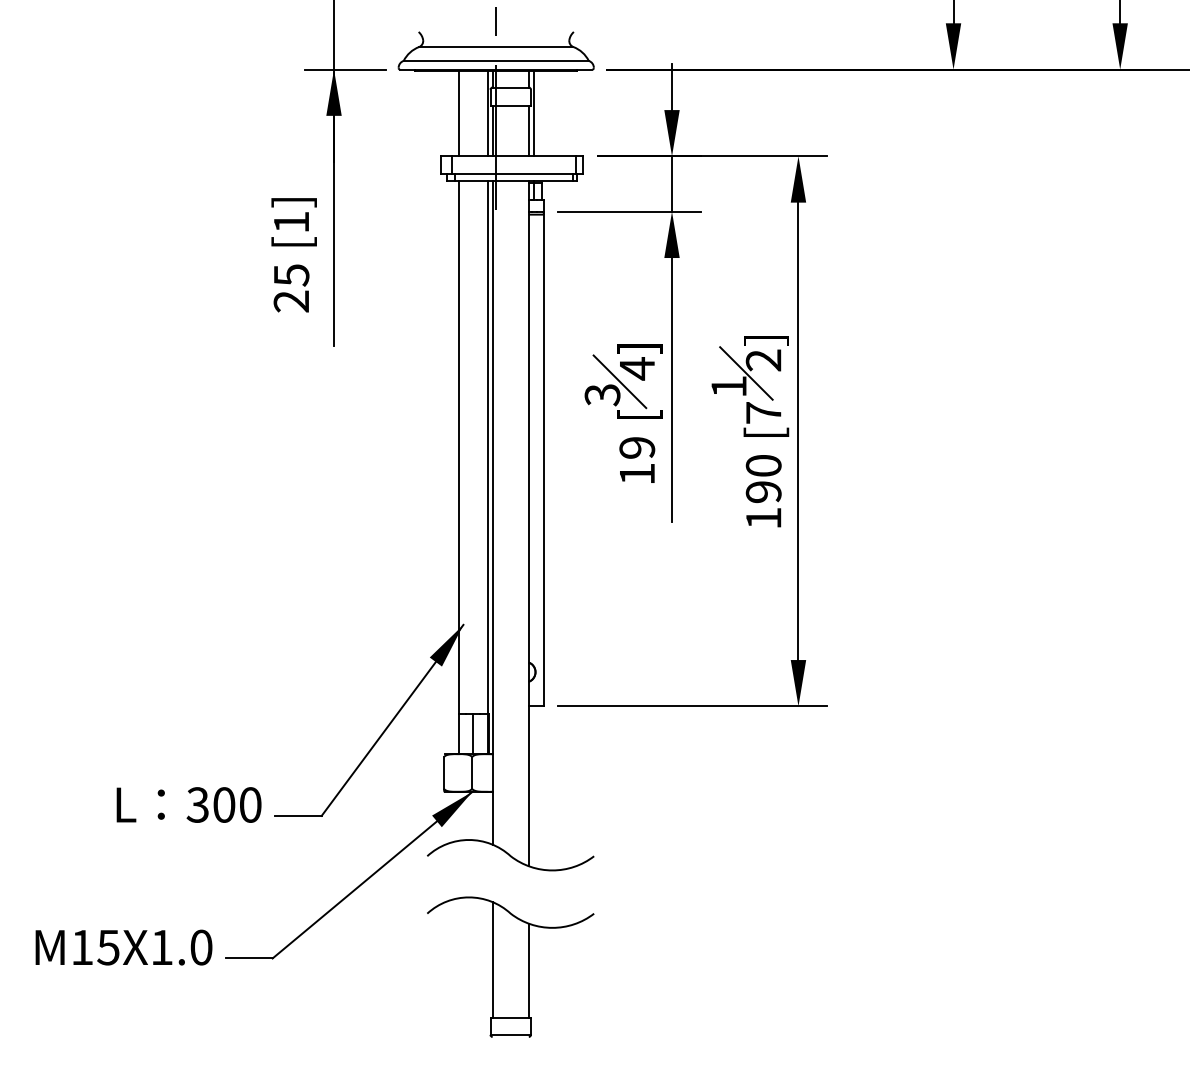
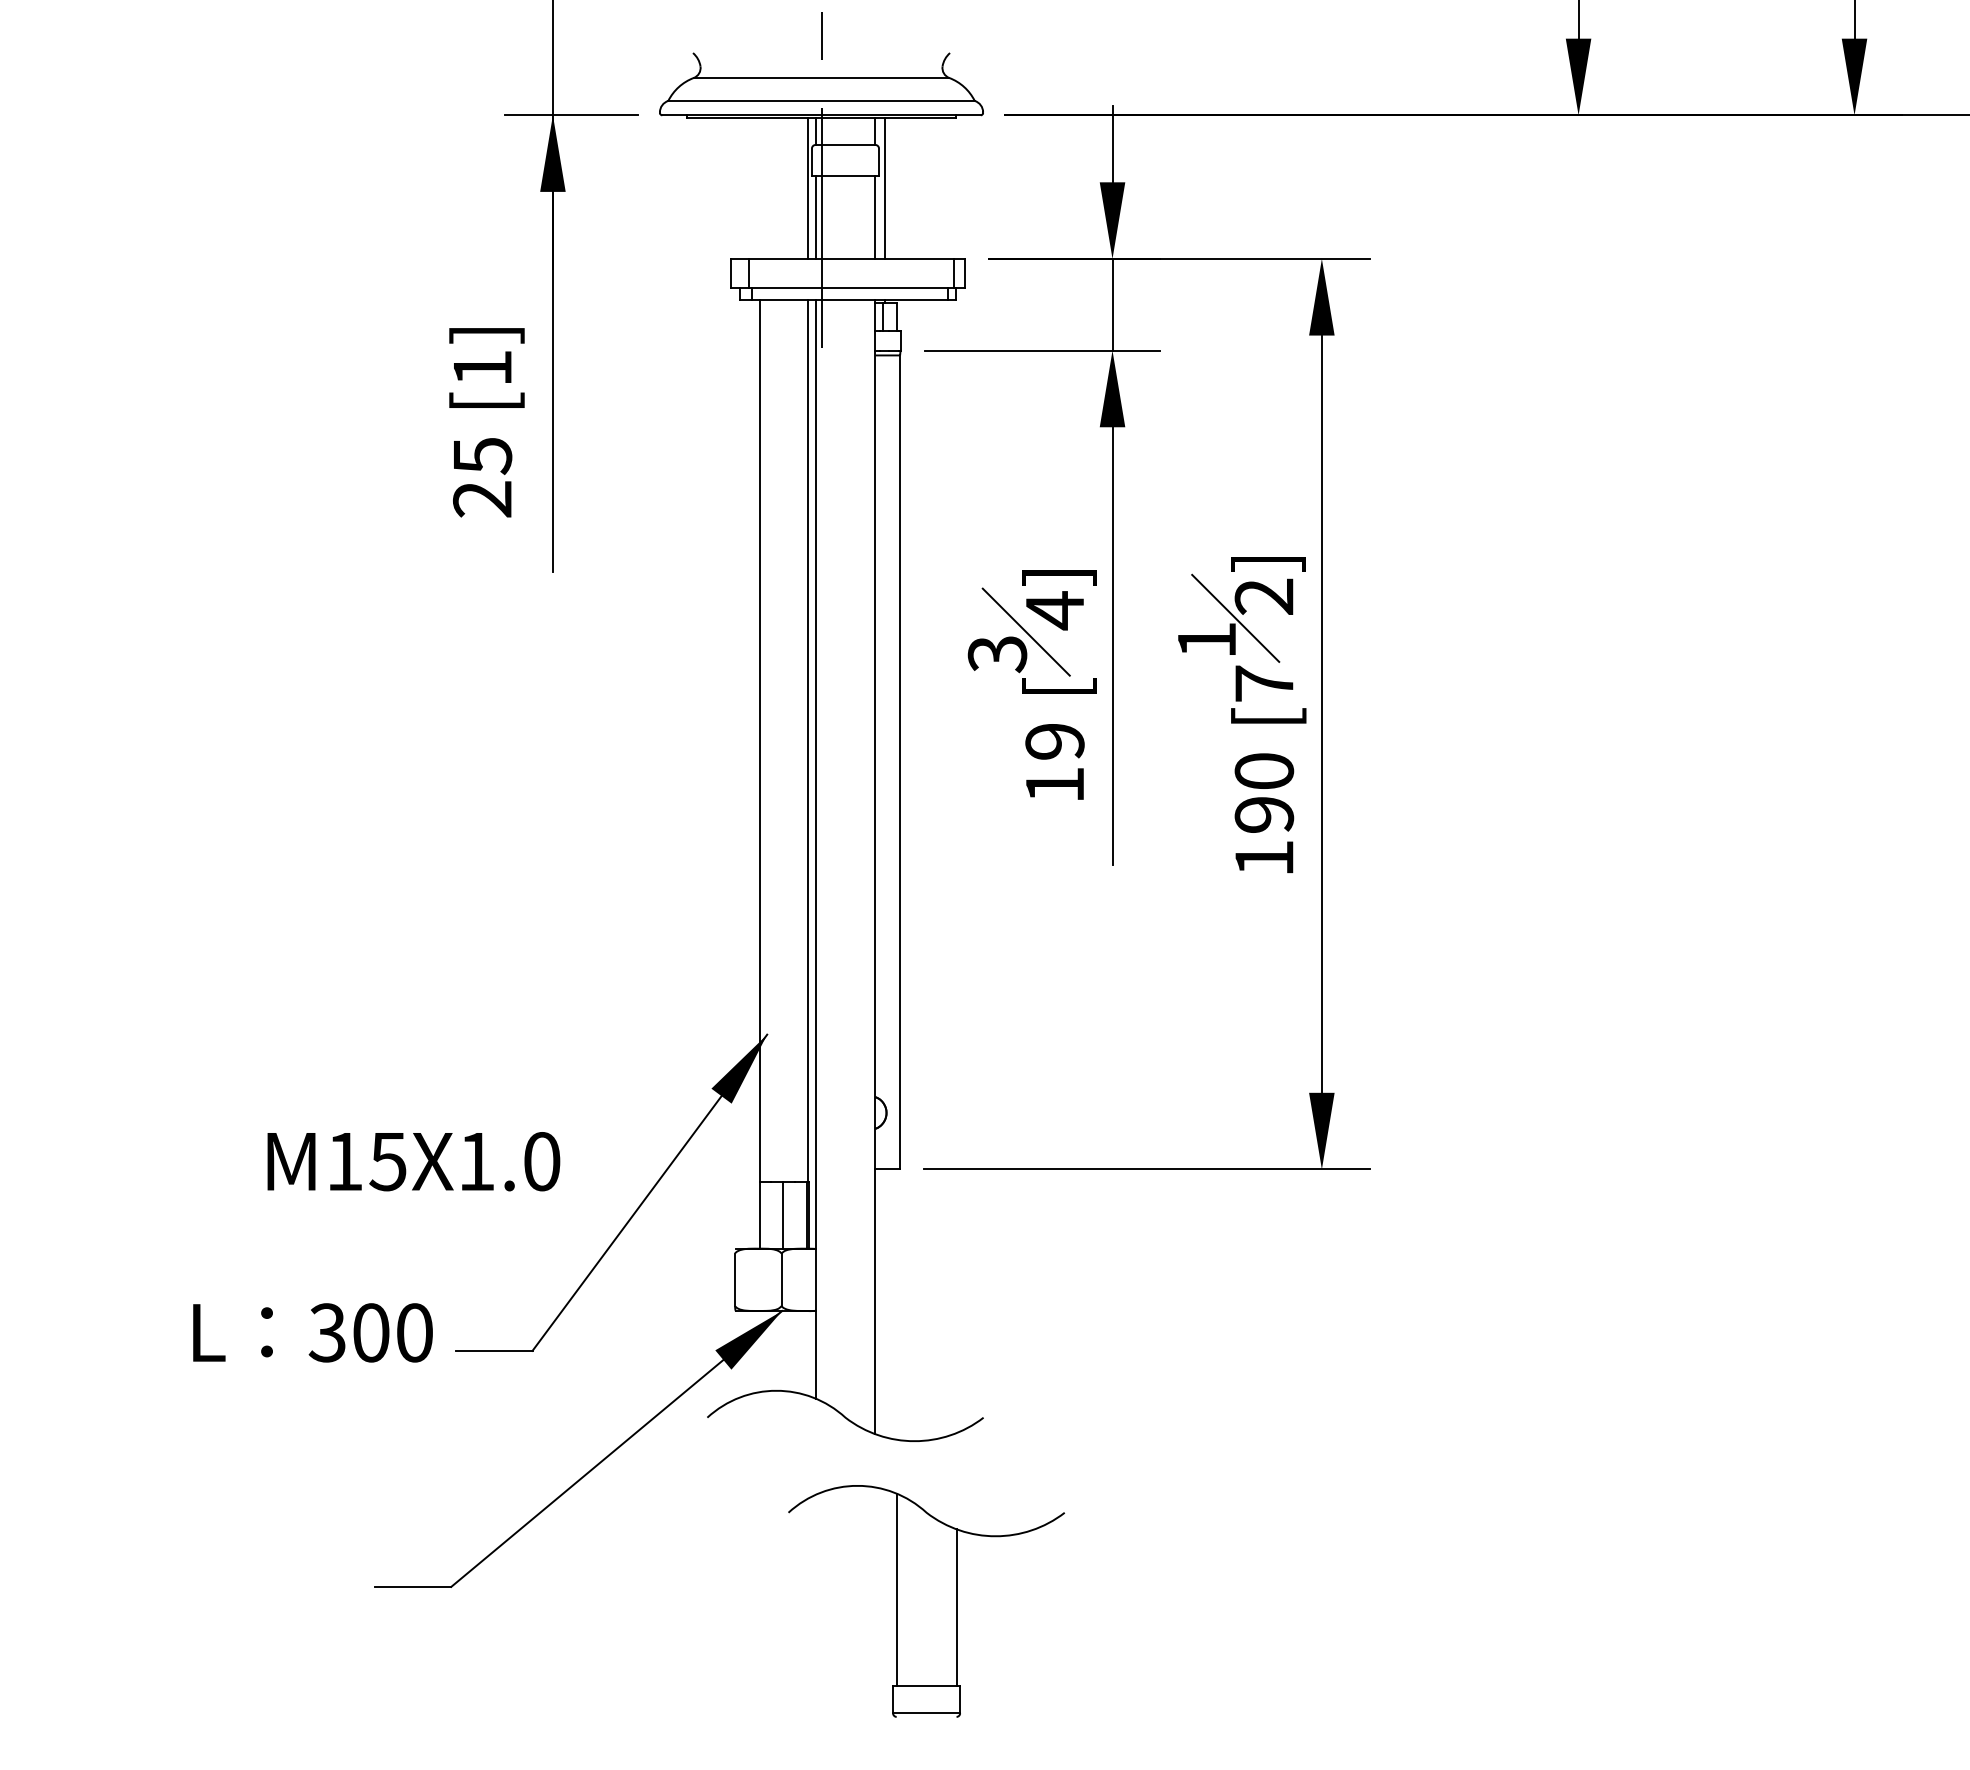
line: (459, 113) -> (760, 187), removed
text: (123, 947) -> (412, 1161), moved
part: (510, 966) -> (926, 1600), moved

